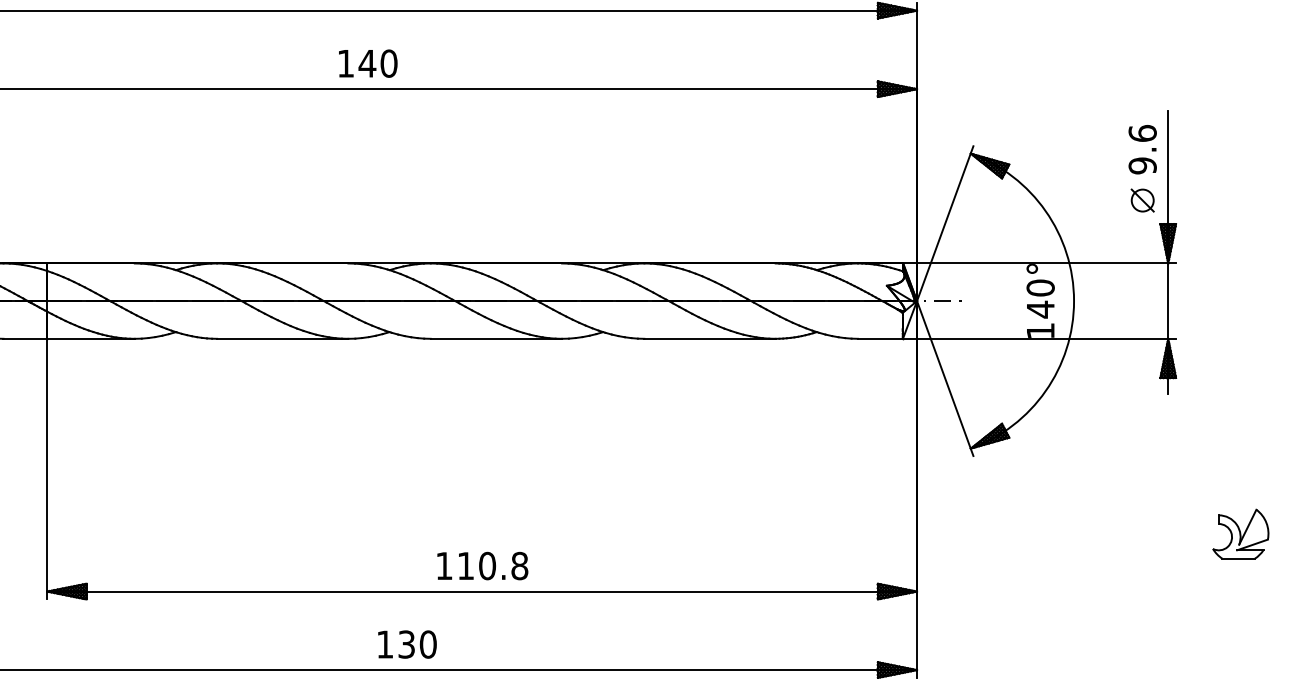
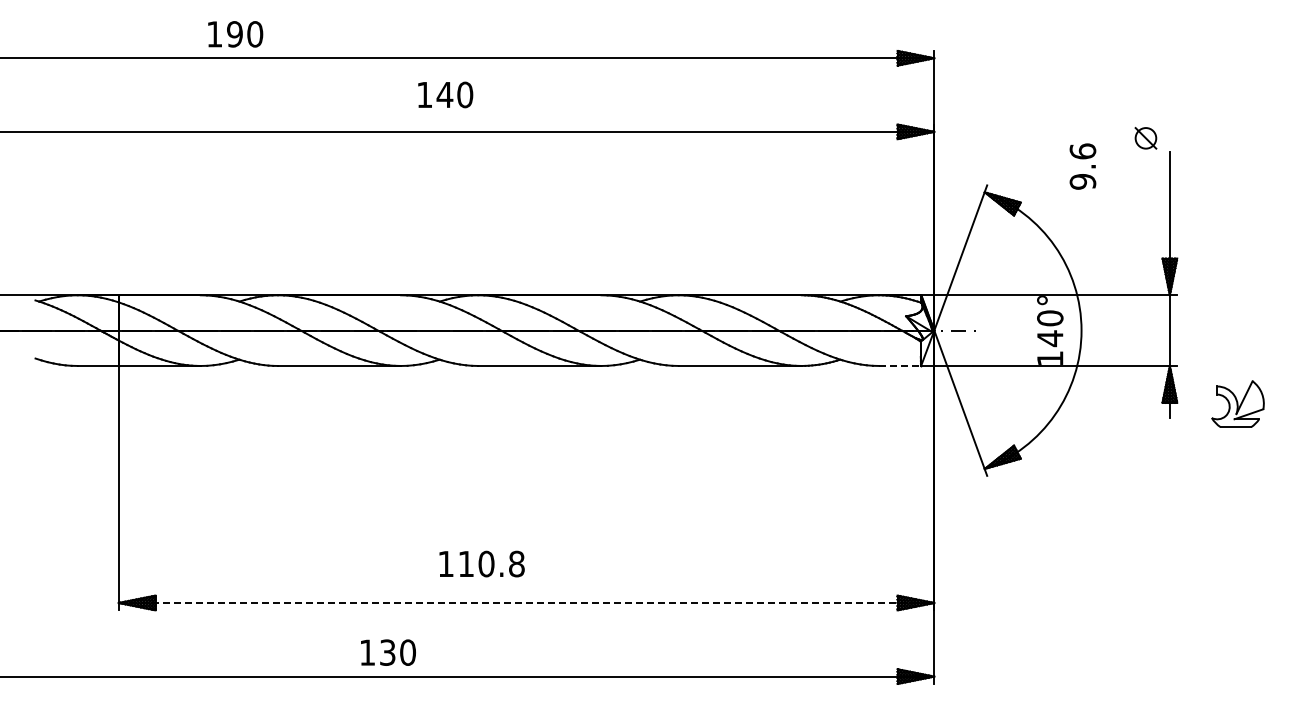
text: (368, 63) -> (445, 94), moved
text: (1142, 149) -> (1082, 166), moved
part: (1142, 200) -> (1145, 138), moved
line: (880, 338) -> (900, 365), solid -> dashed
part: (1240, 533) -> (1237, 403), moved
text: (482, 565) -> (481, 563), moved
line: (482, 592) -> (526, 603), solid -> dashed
text: (407, 644) -> (388, 652), moved

